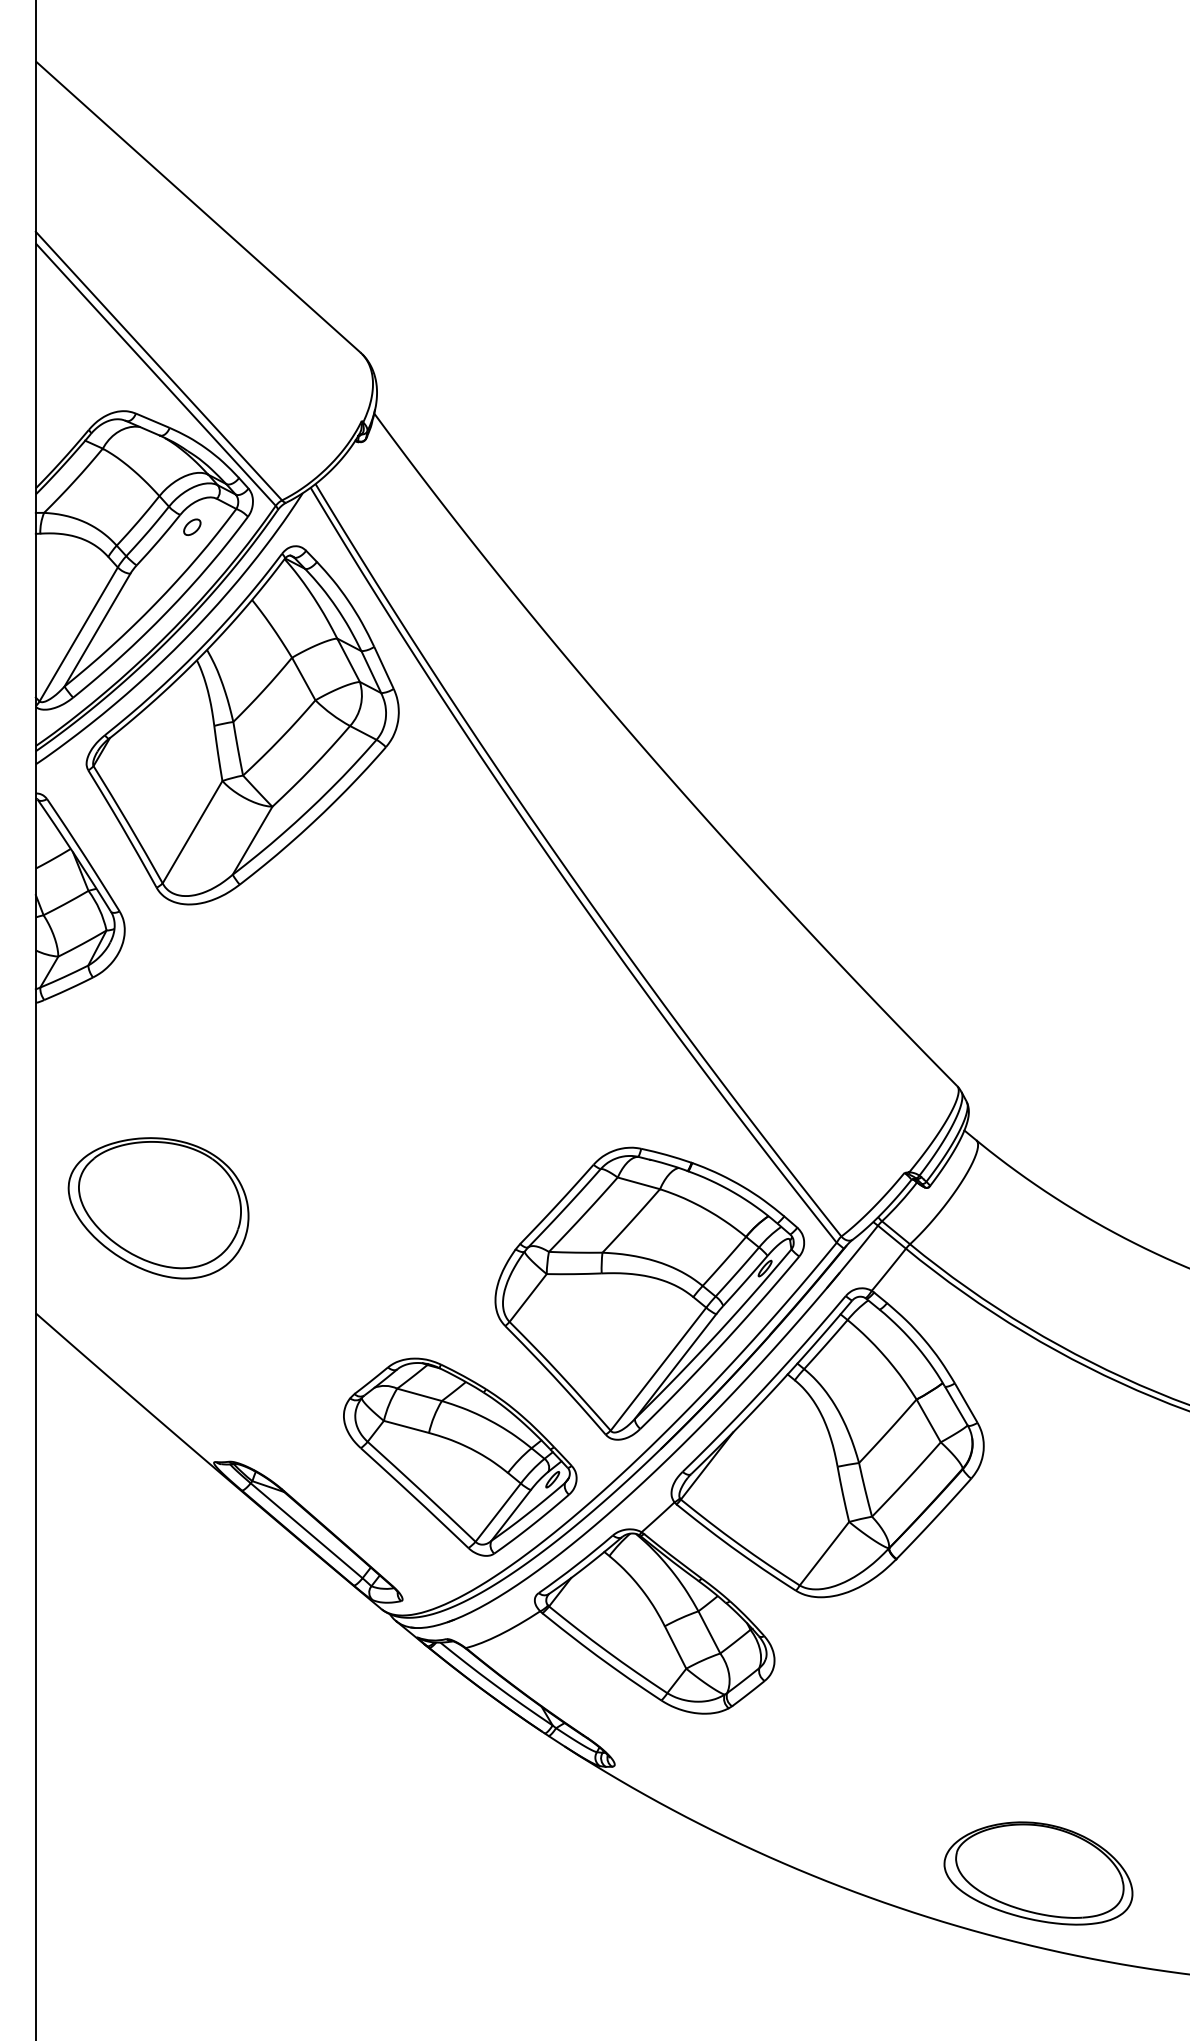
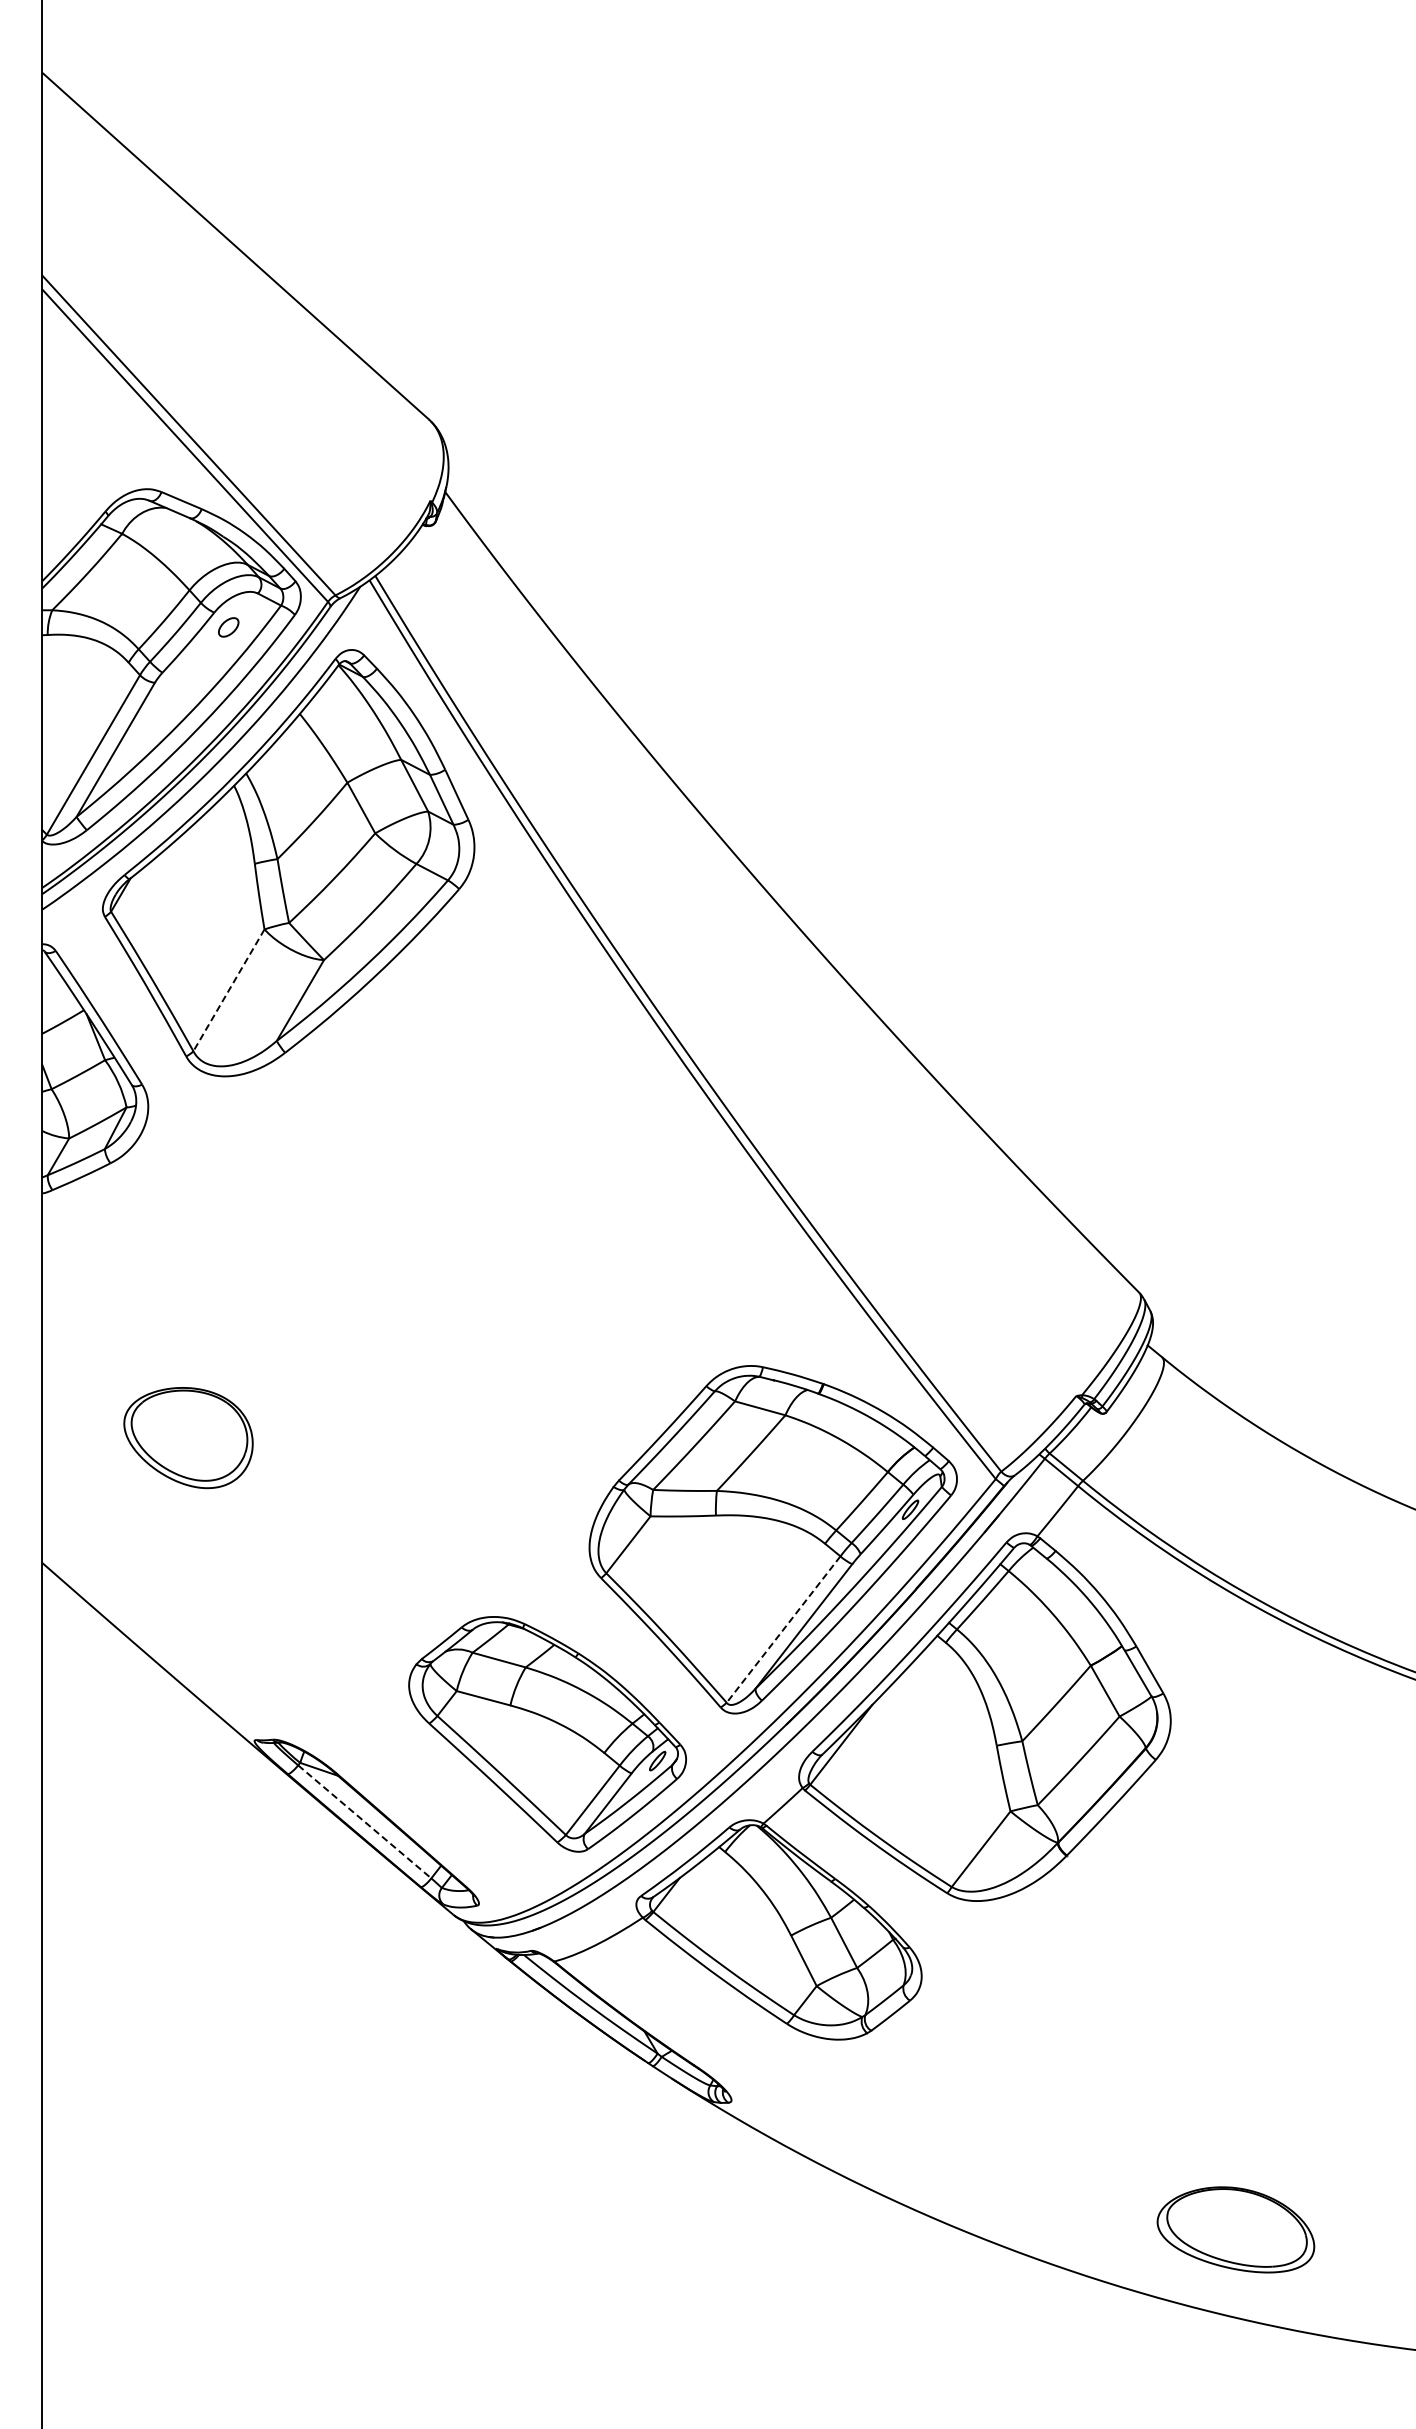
line: (192, 832) -> (228, 990), solid -> dashed
part: (158, 1207) -> (188, 1437), size x0.6
line: (658, 1369) -> (783, 1629), solid -> dashed
line: (307, 1531) -> (365, 1822), solid -> dashed
part: (1038, 1873) -> (1235, 2229), size x0.7

